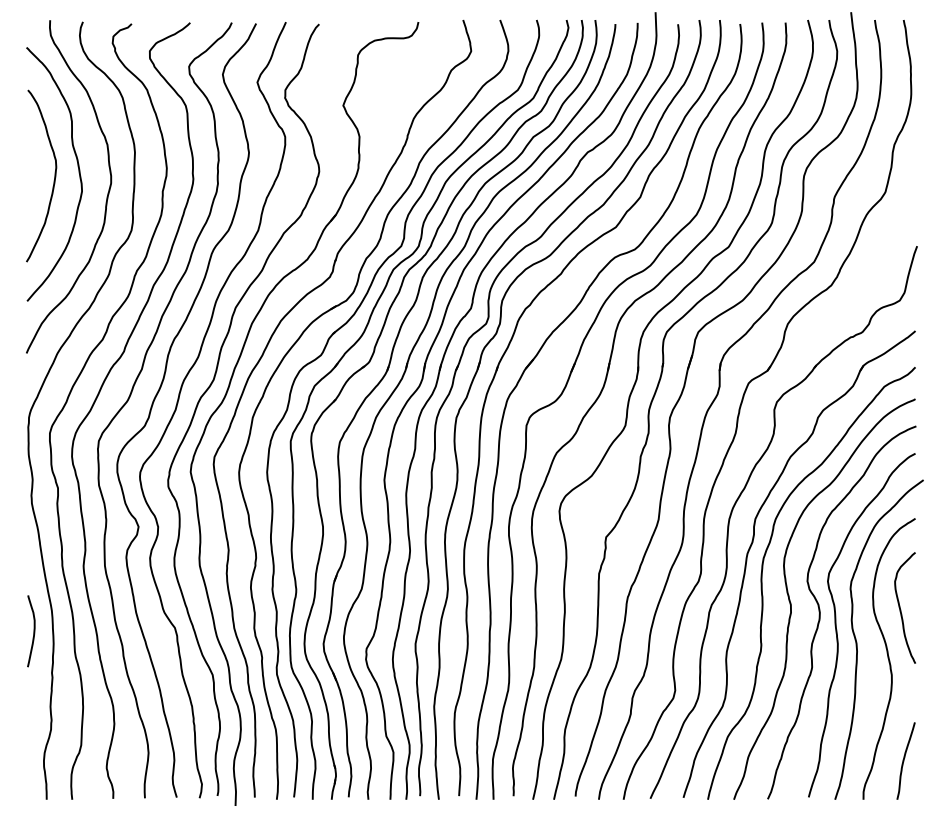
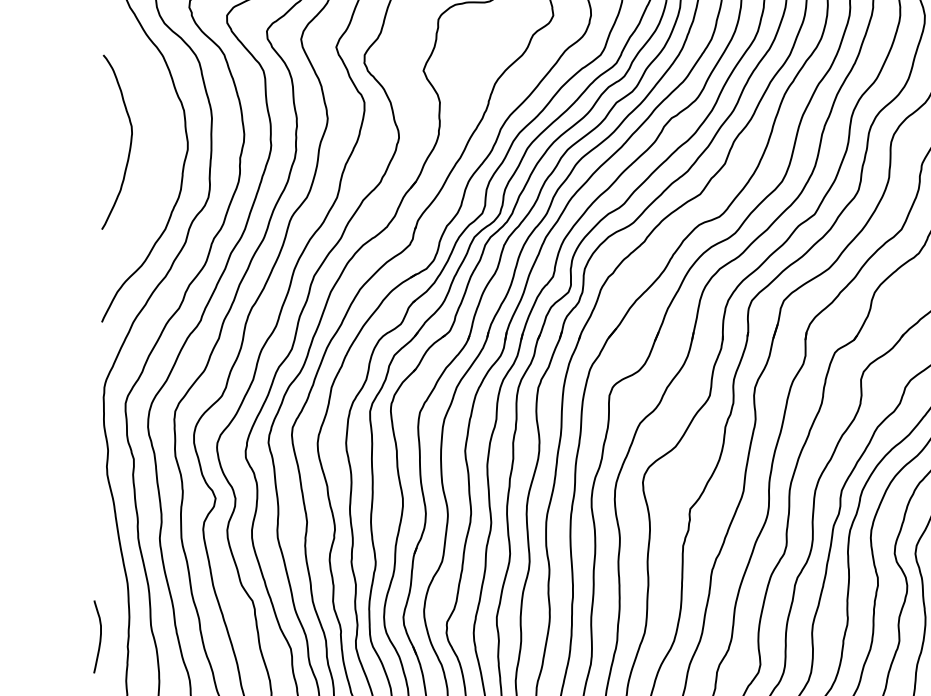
curve: (78, 173) -> (154, 139), removed
curve: (33, 631) -> (99, 637), moved

